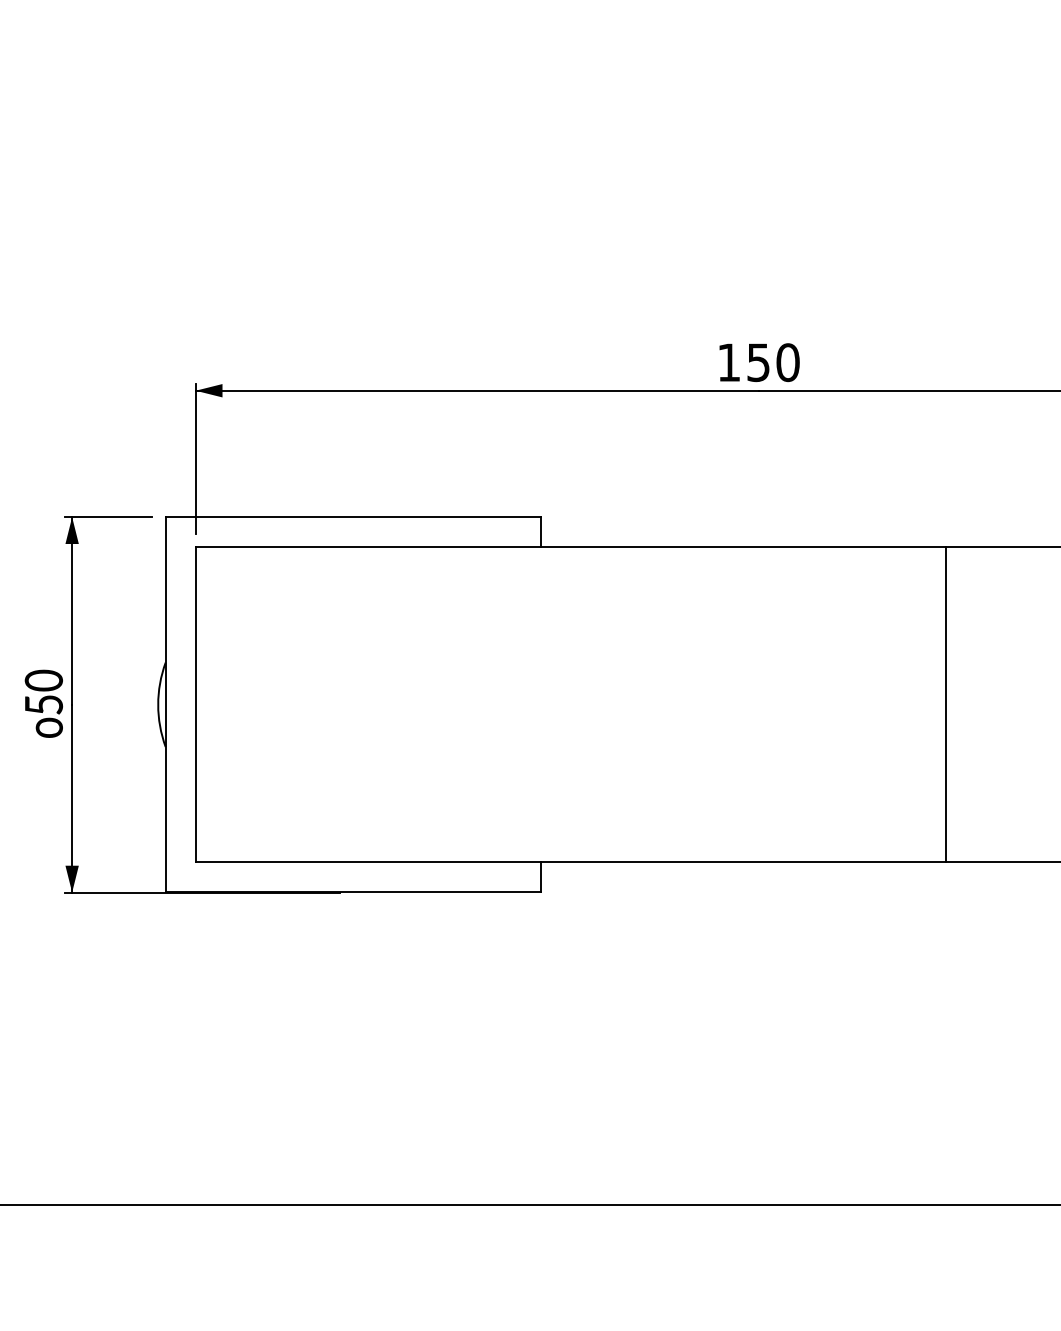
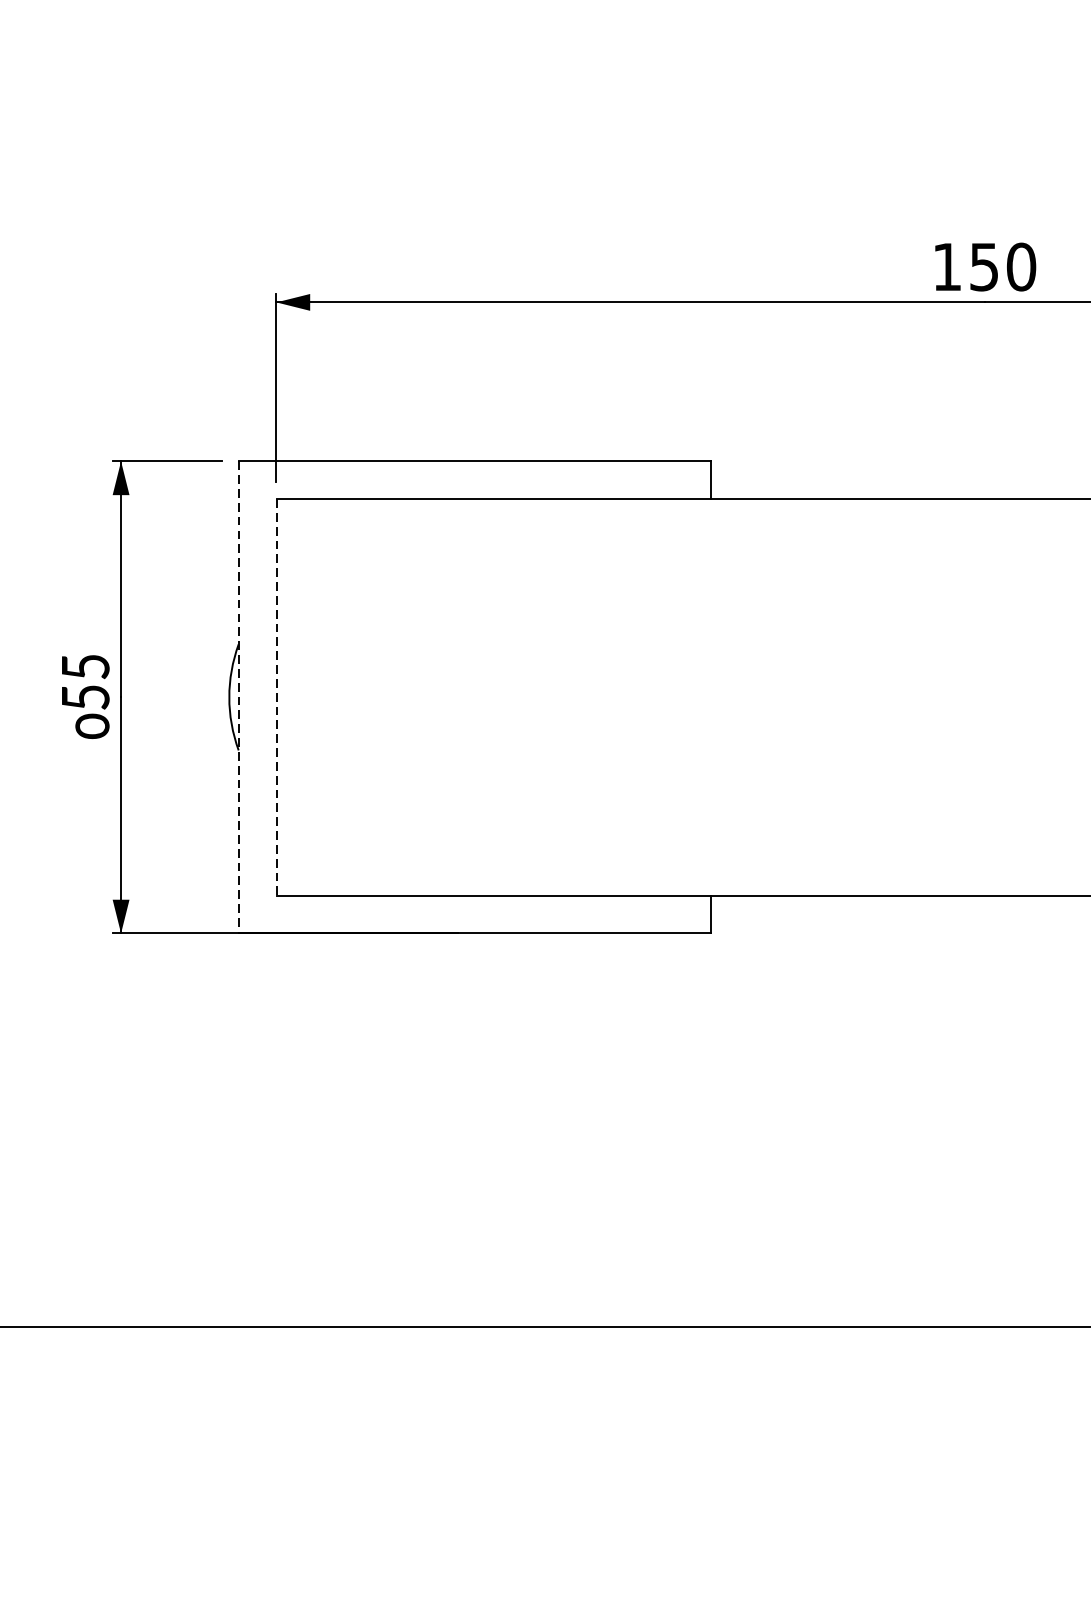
text: (43, 680) -> (85, 666), 50 -> 55
line: (165, 704) -> (238, 696), solid -> dashed
line: (195, 704) -> (276, 696), solid -> dashed

